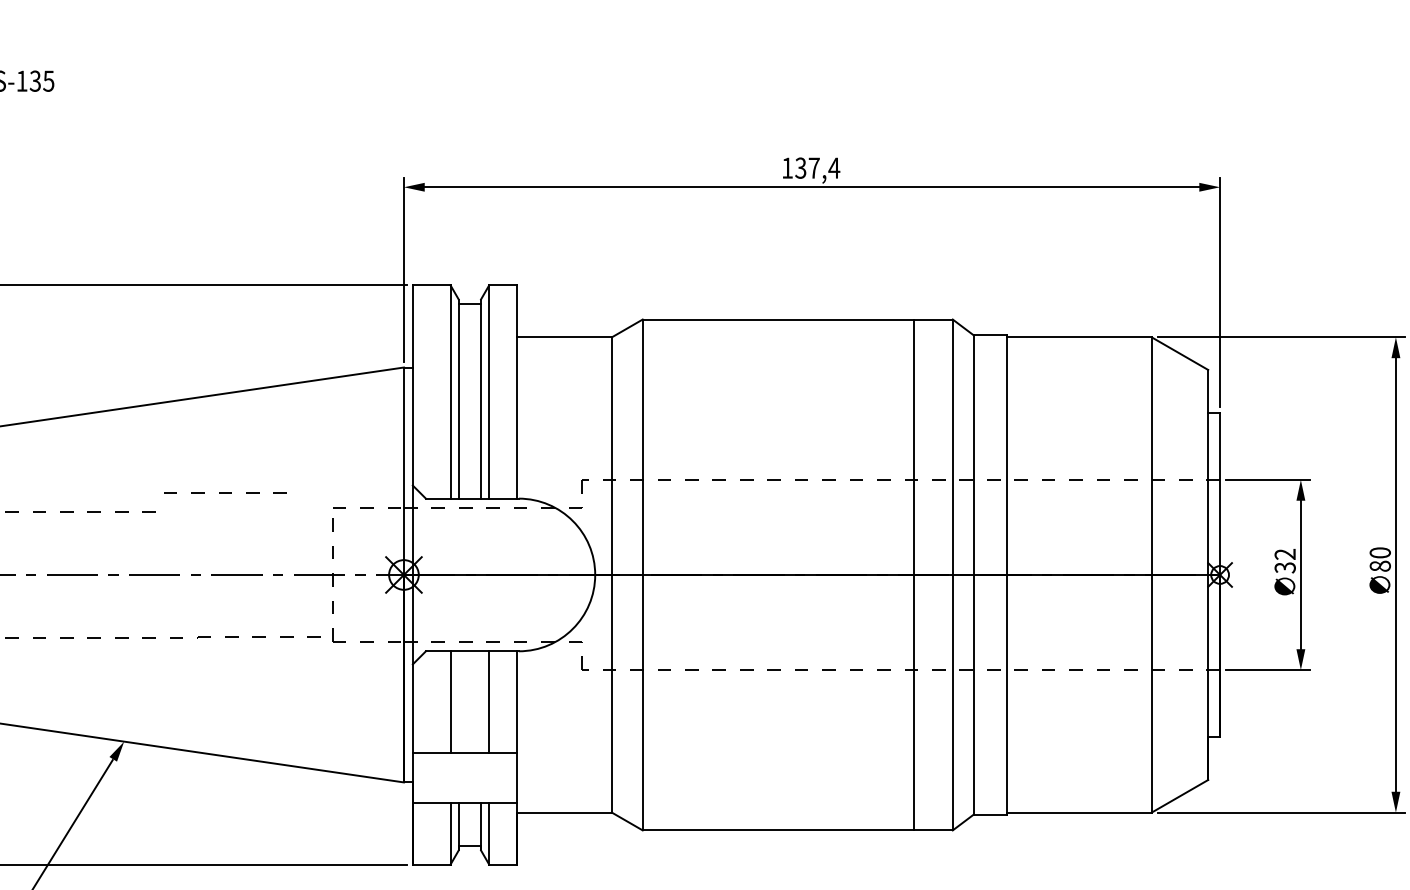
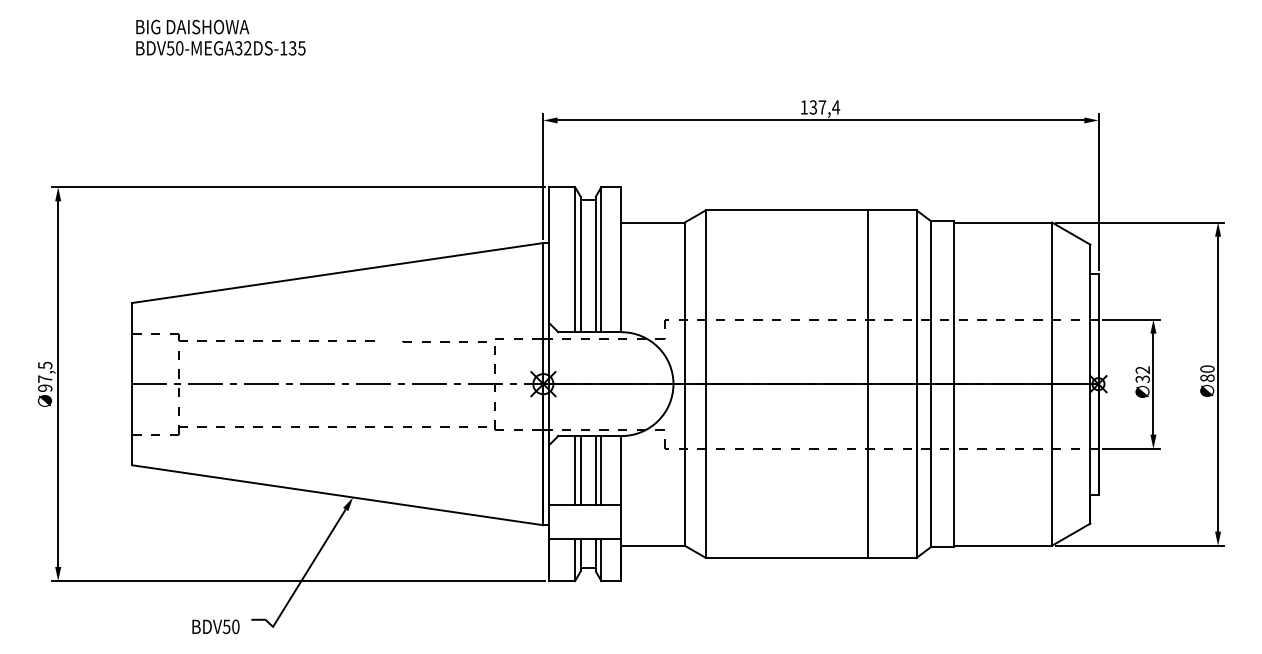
part: (224, 493) -> (444, 341), moved
line: (914, 574) -> (868, 383), moved
line: (458, 701) -> (580, 470), added
line: (480, 701) -> (595, 470), added

